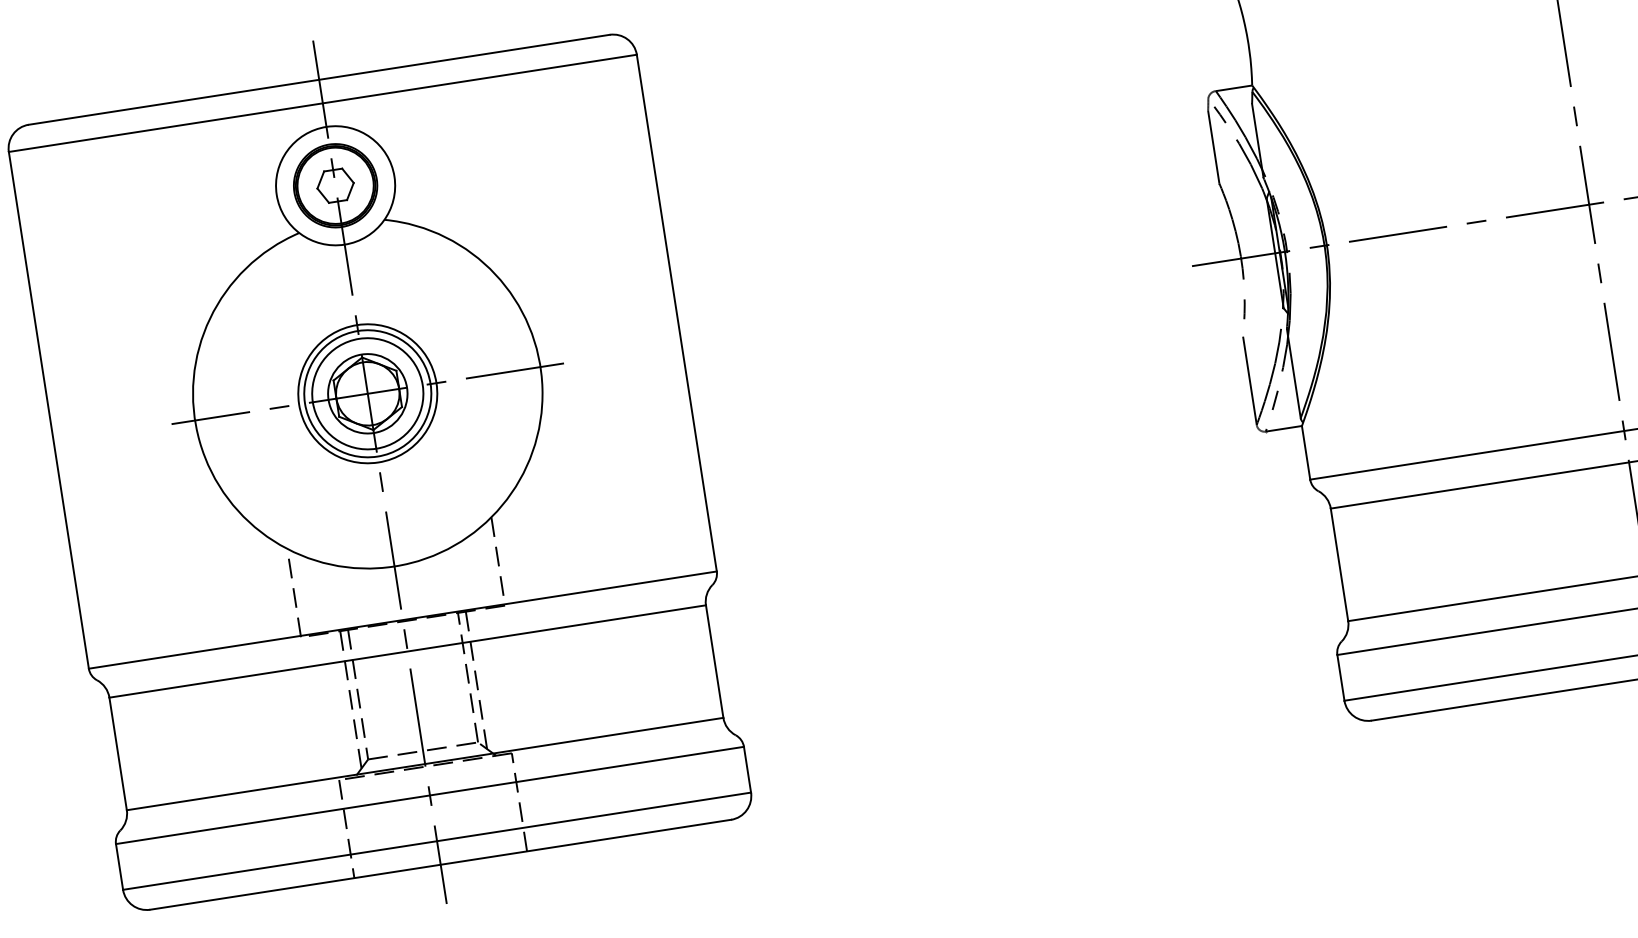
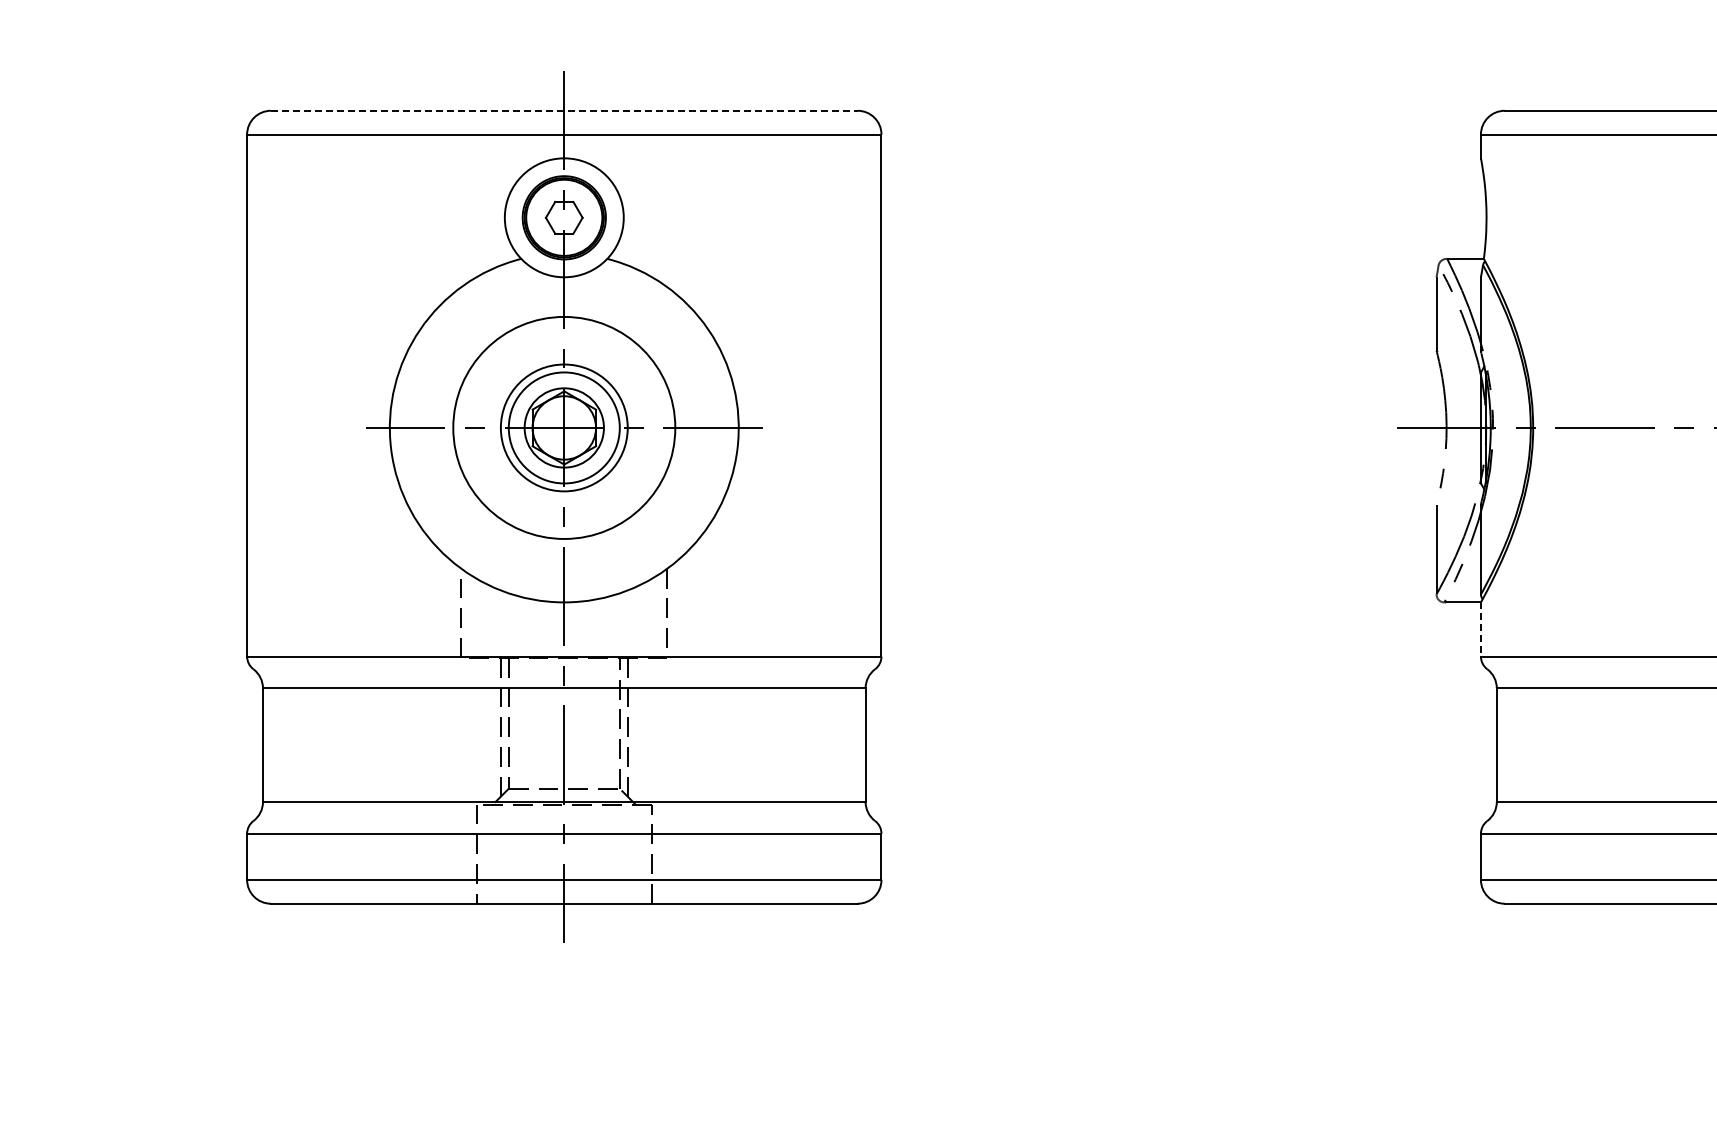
line: (319, 79) -> (564, 110), solid -> dashed
circle: (366, 393) -> (563, 427), size x1.6
line: (1305, 452) -> (1480, 629), solid -> dashed

